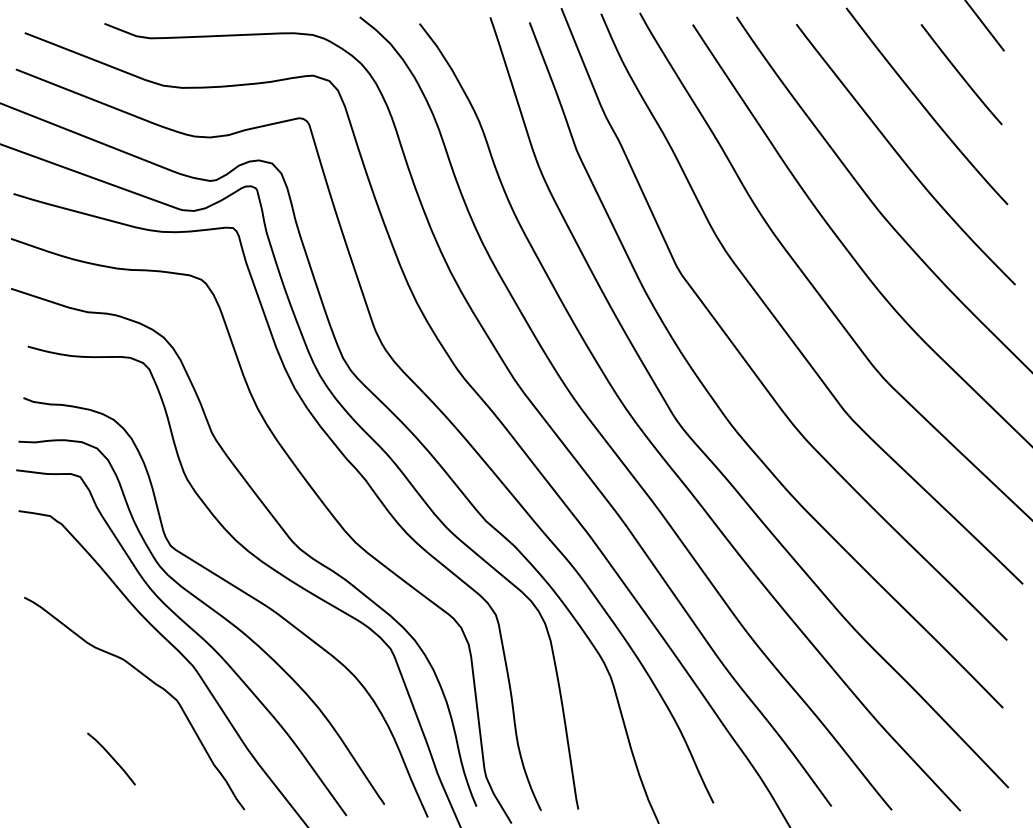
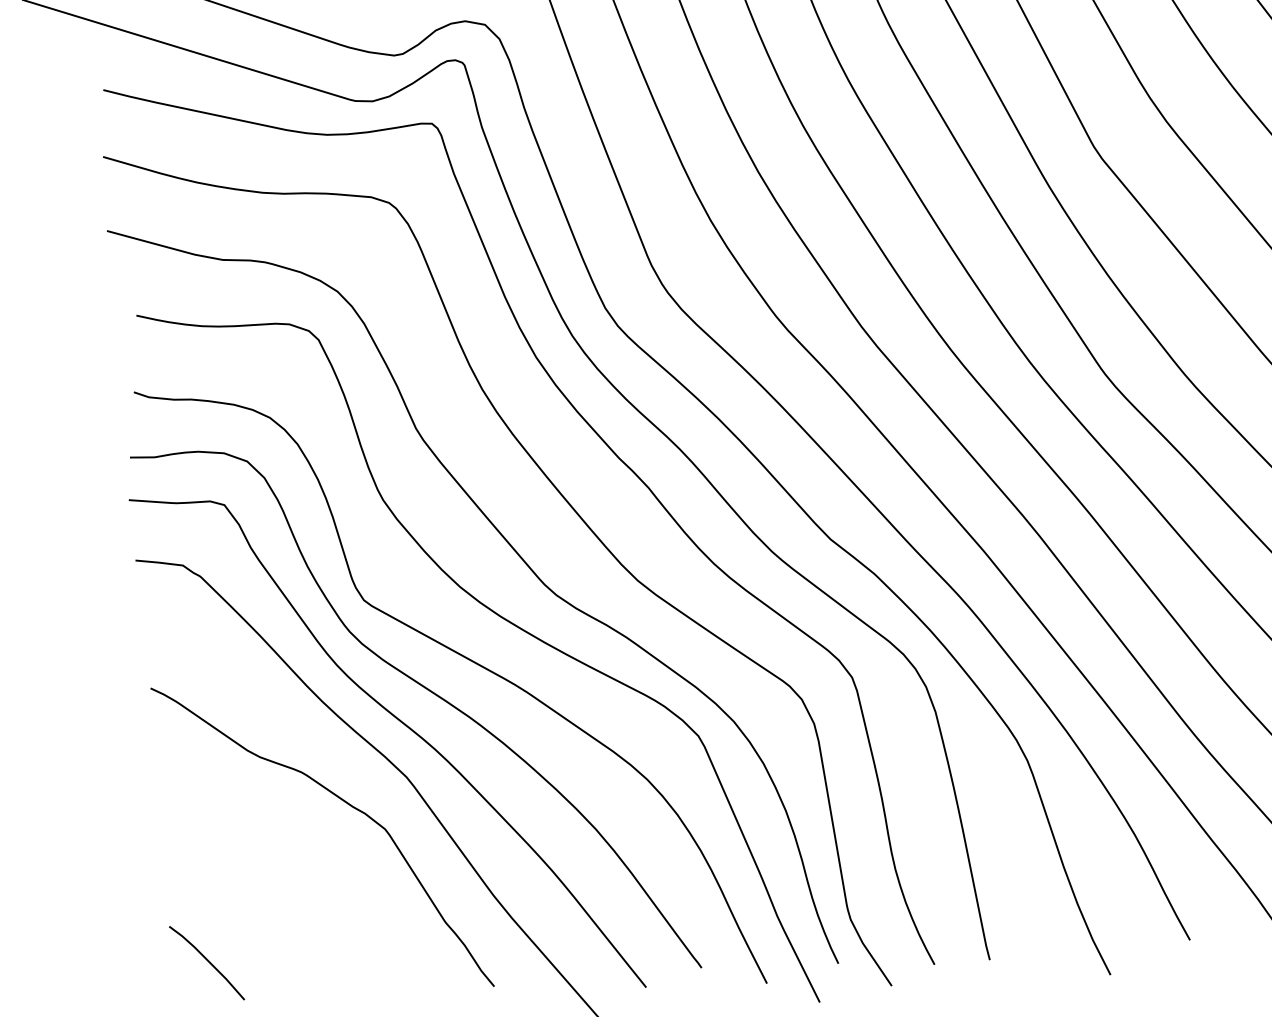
line: (111, 758) -> (207, 962), moved

